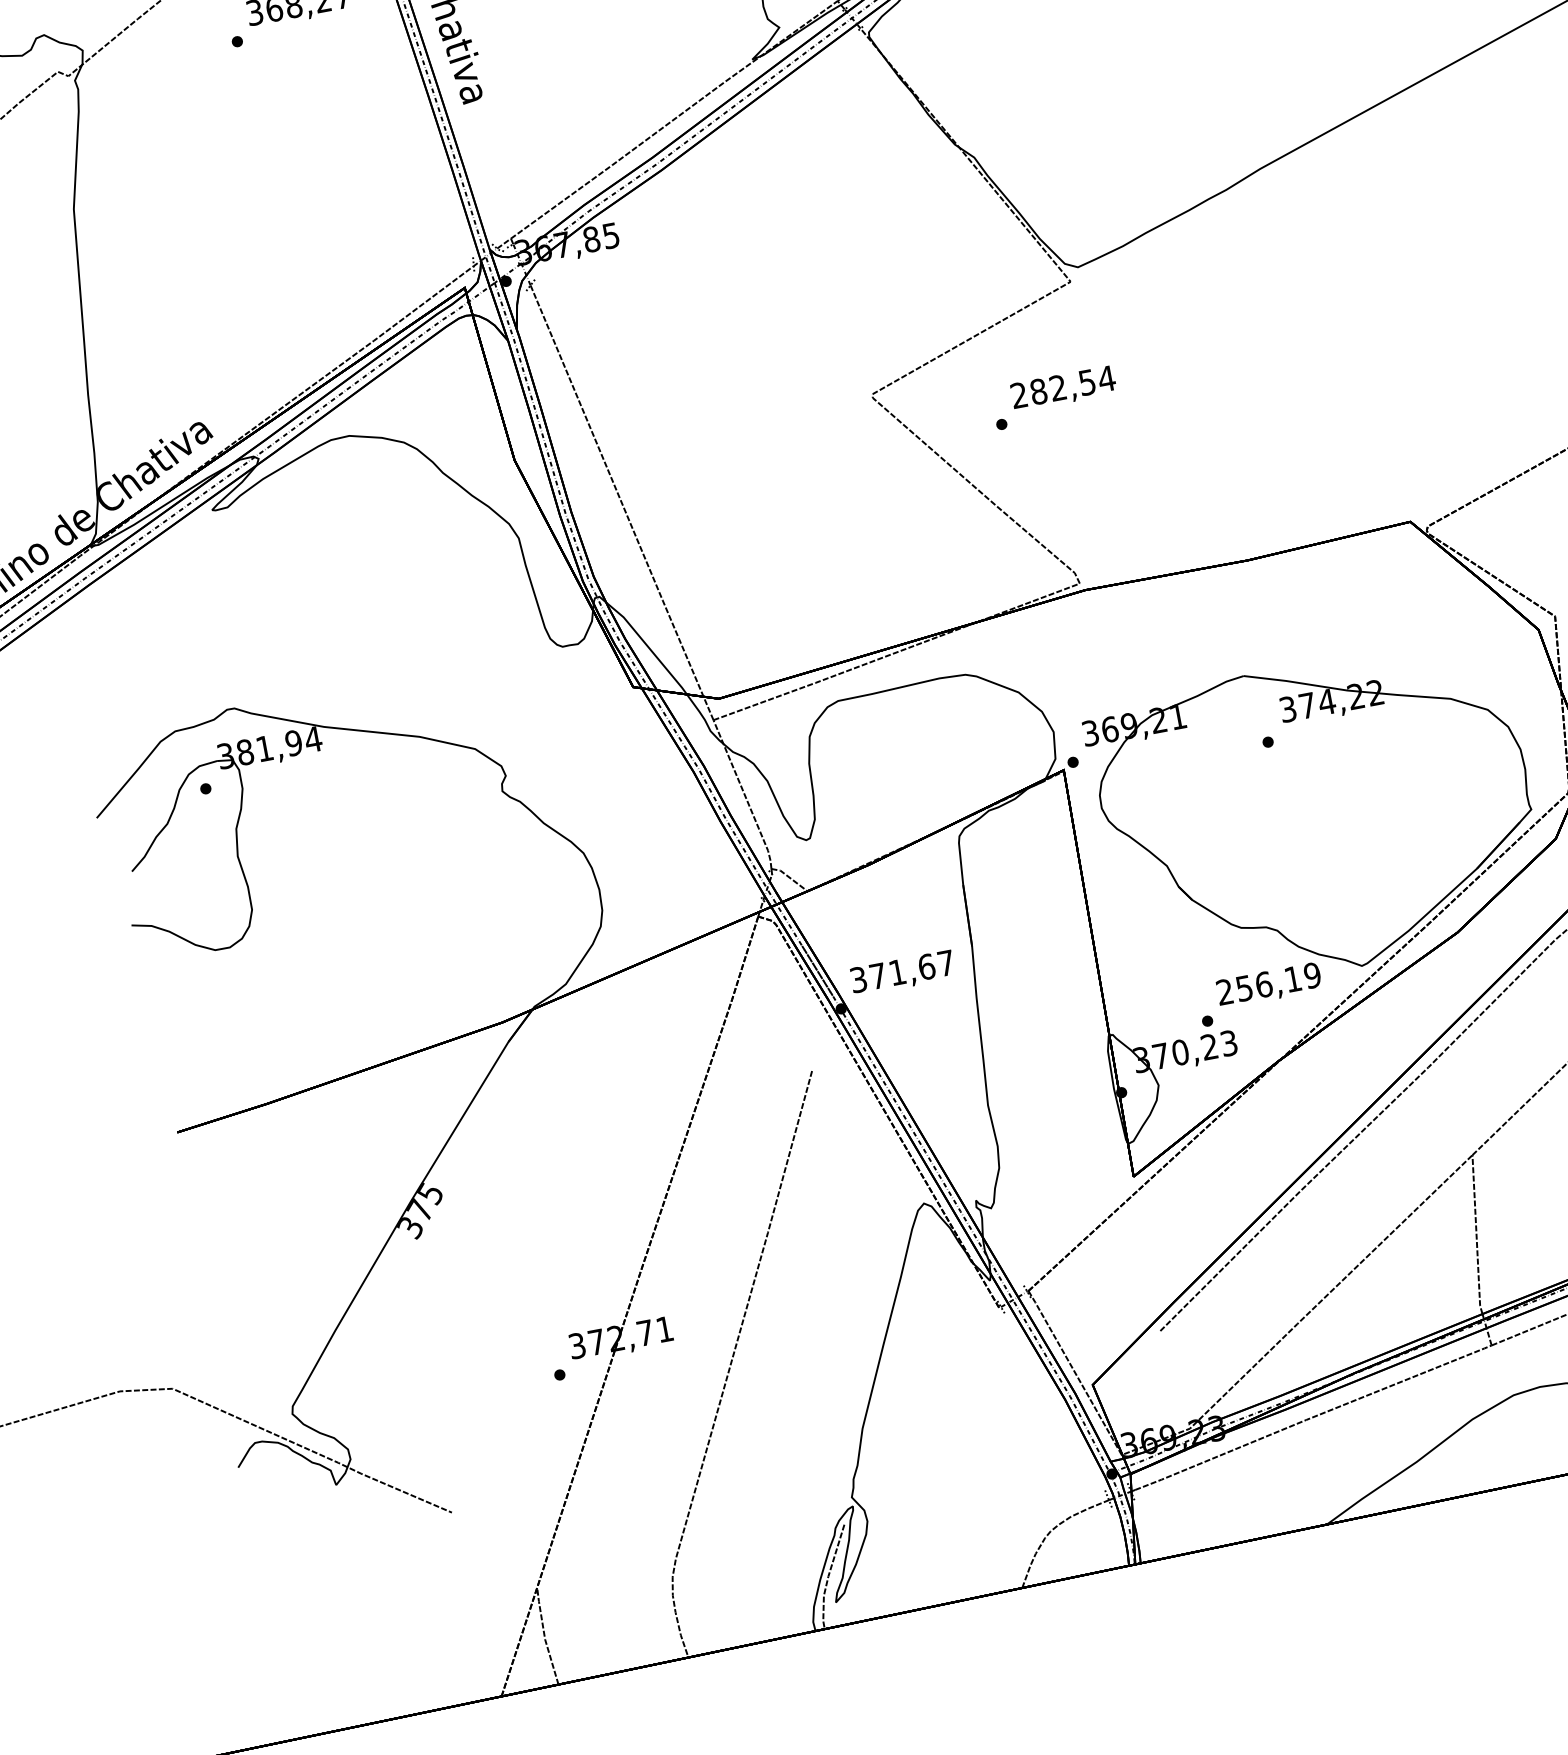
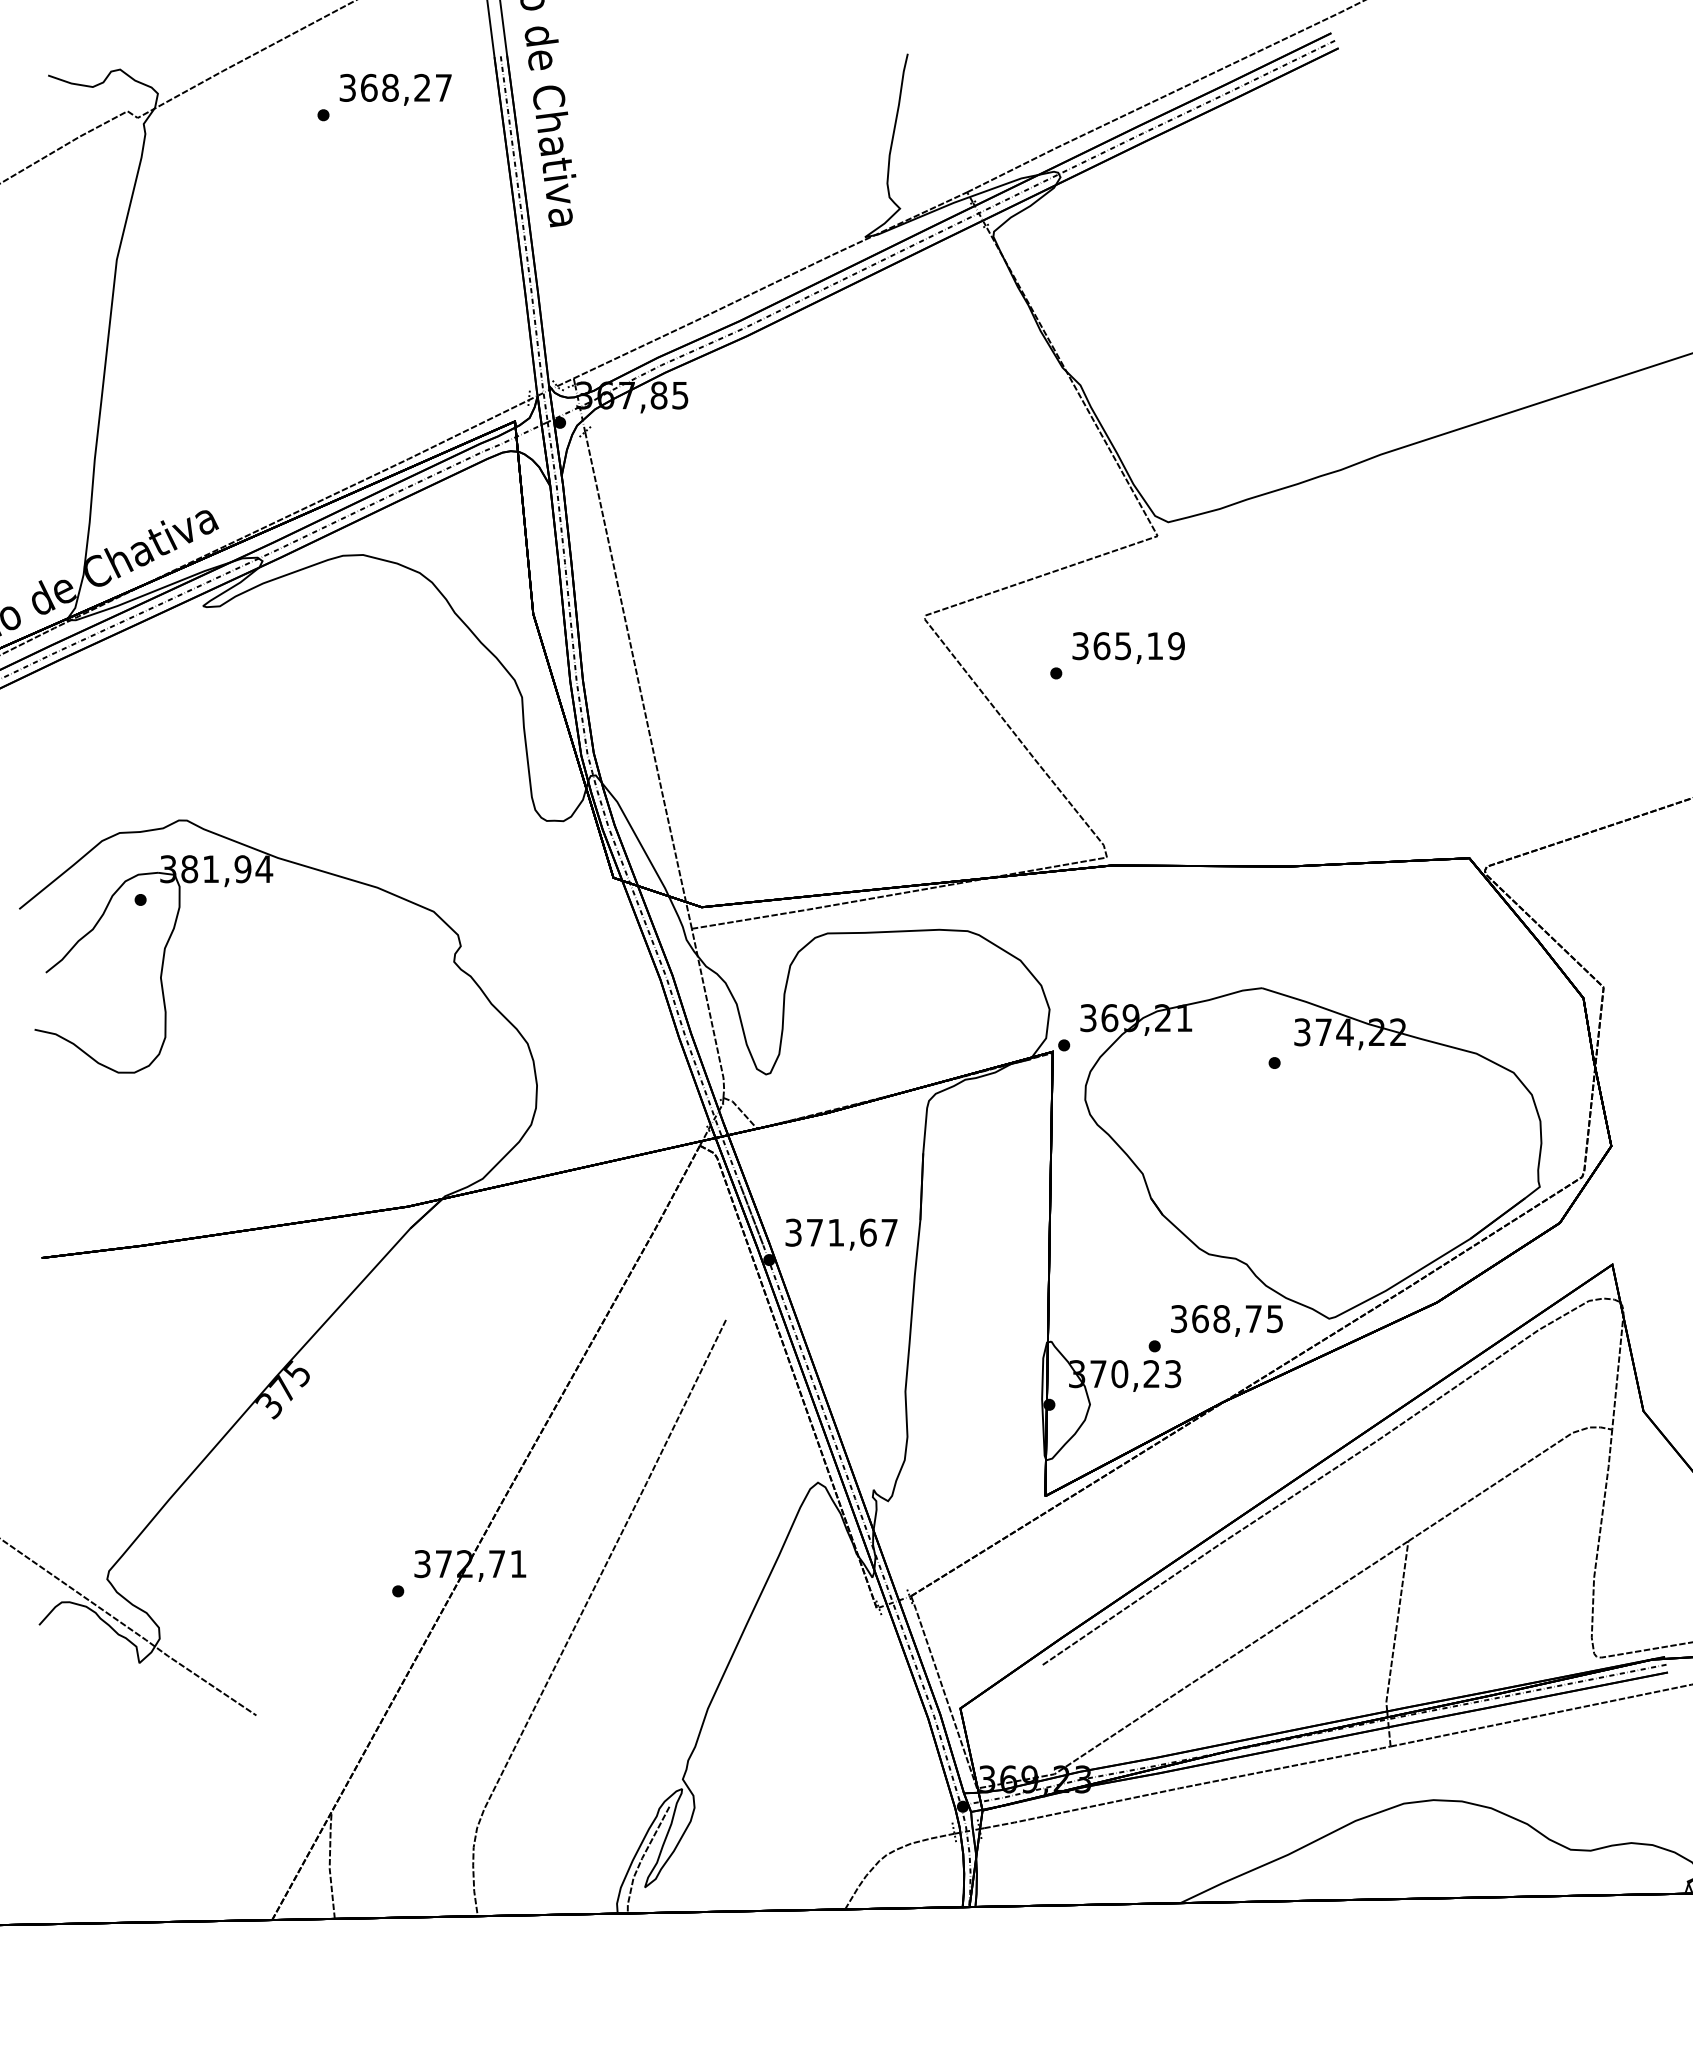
text: (1063, 387) -> (1128, 646), 282,54 -> 365,19
text: (1269, 984) -> (1227, 1319), 256,19 -> 368,75

